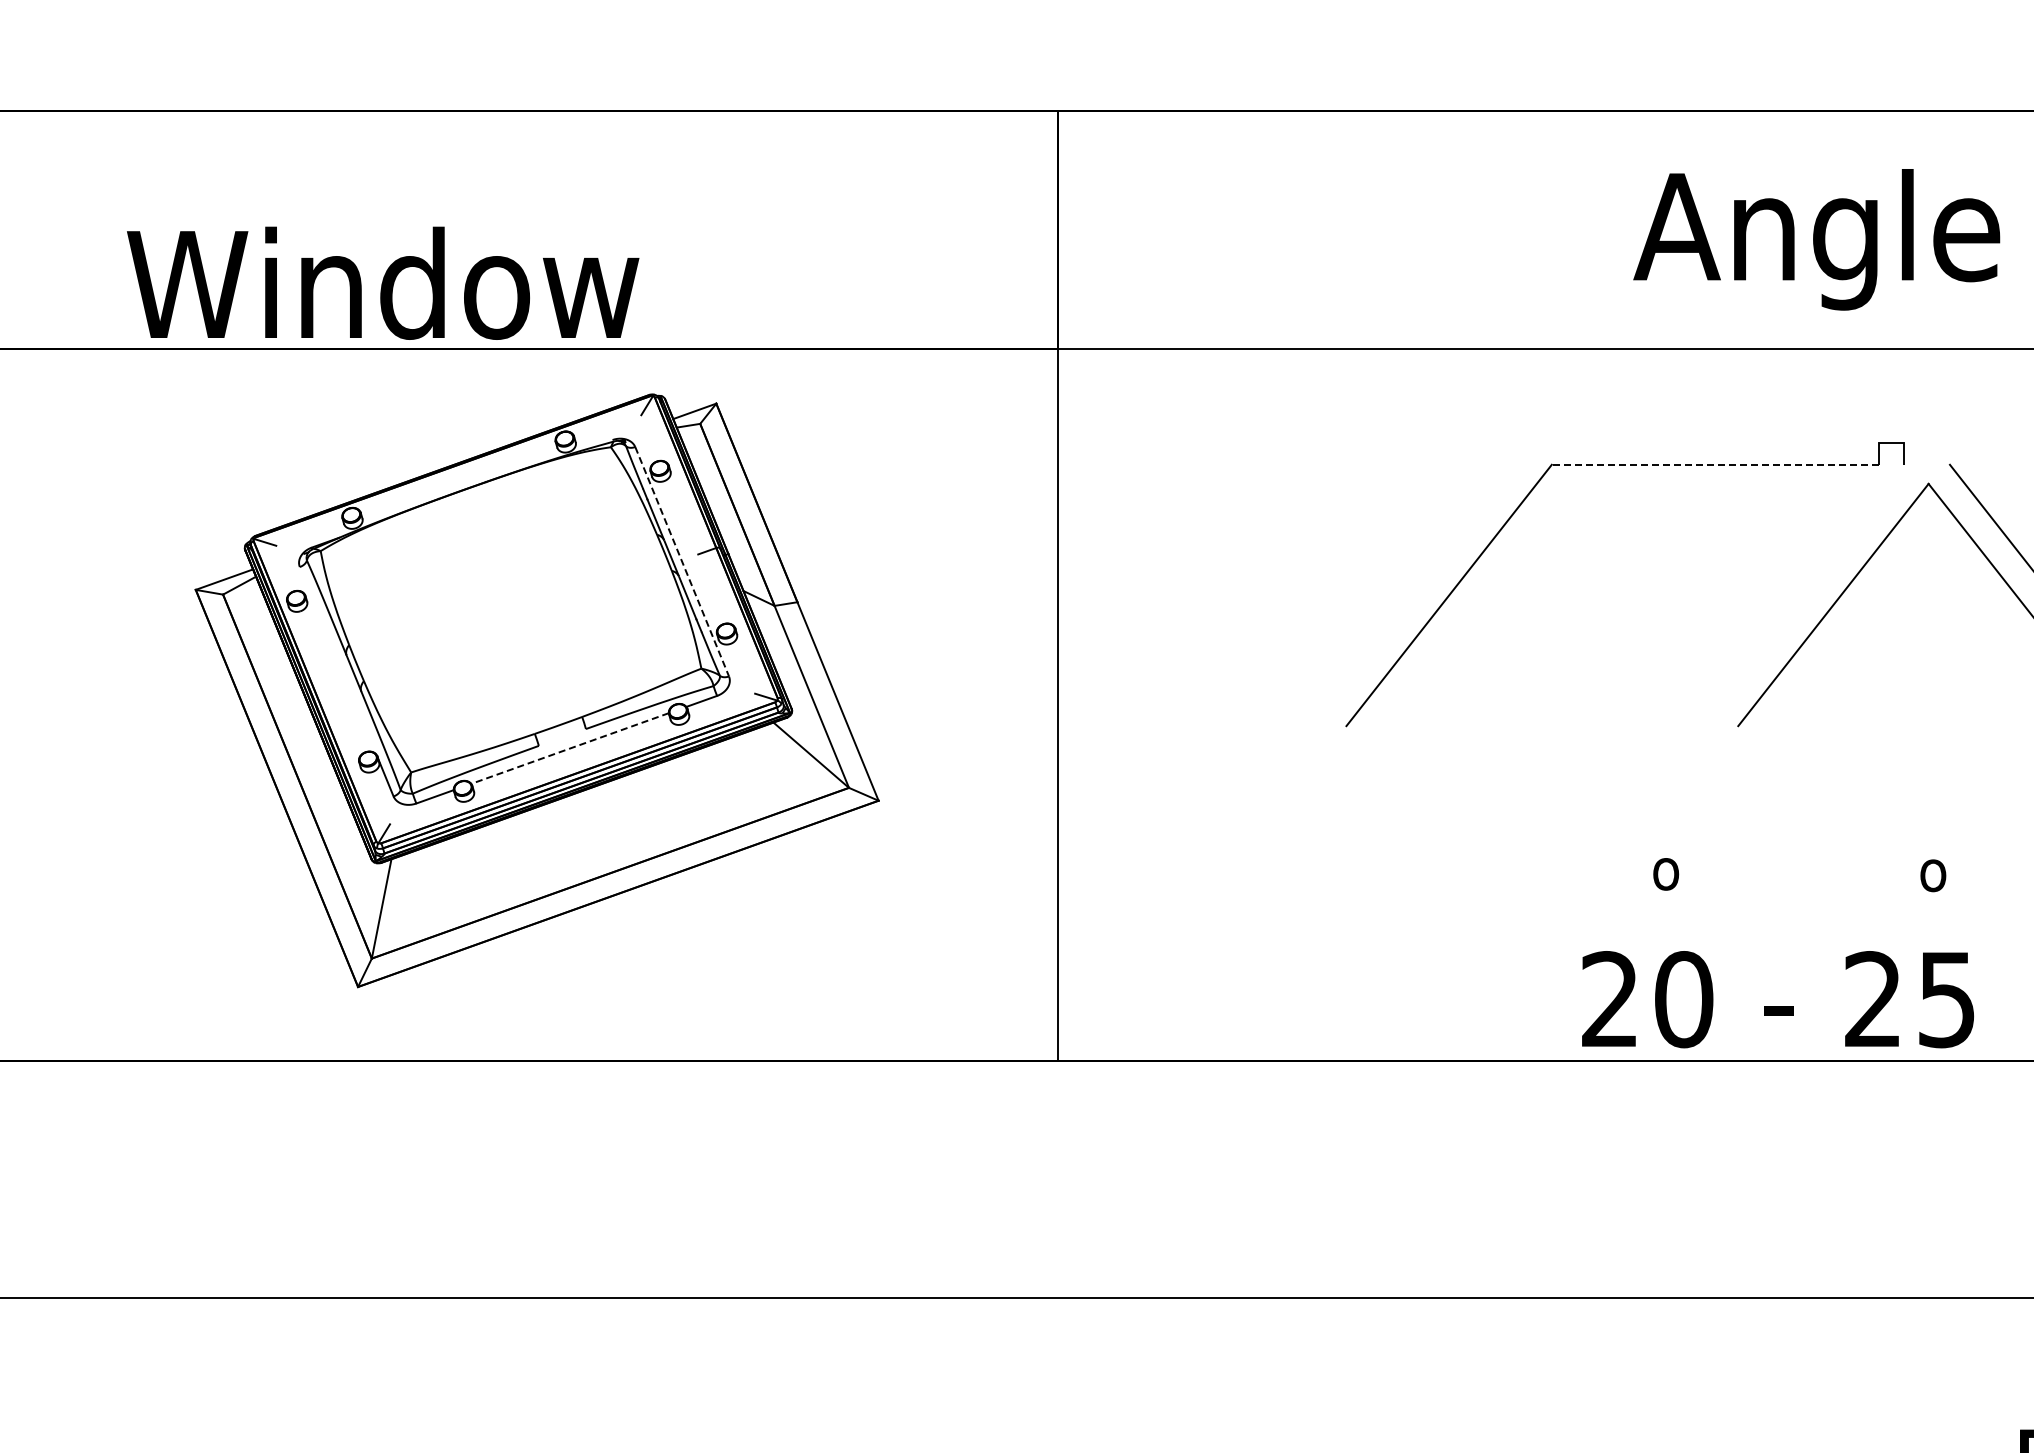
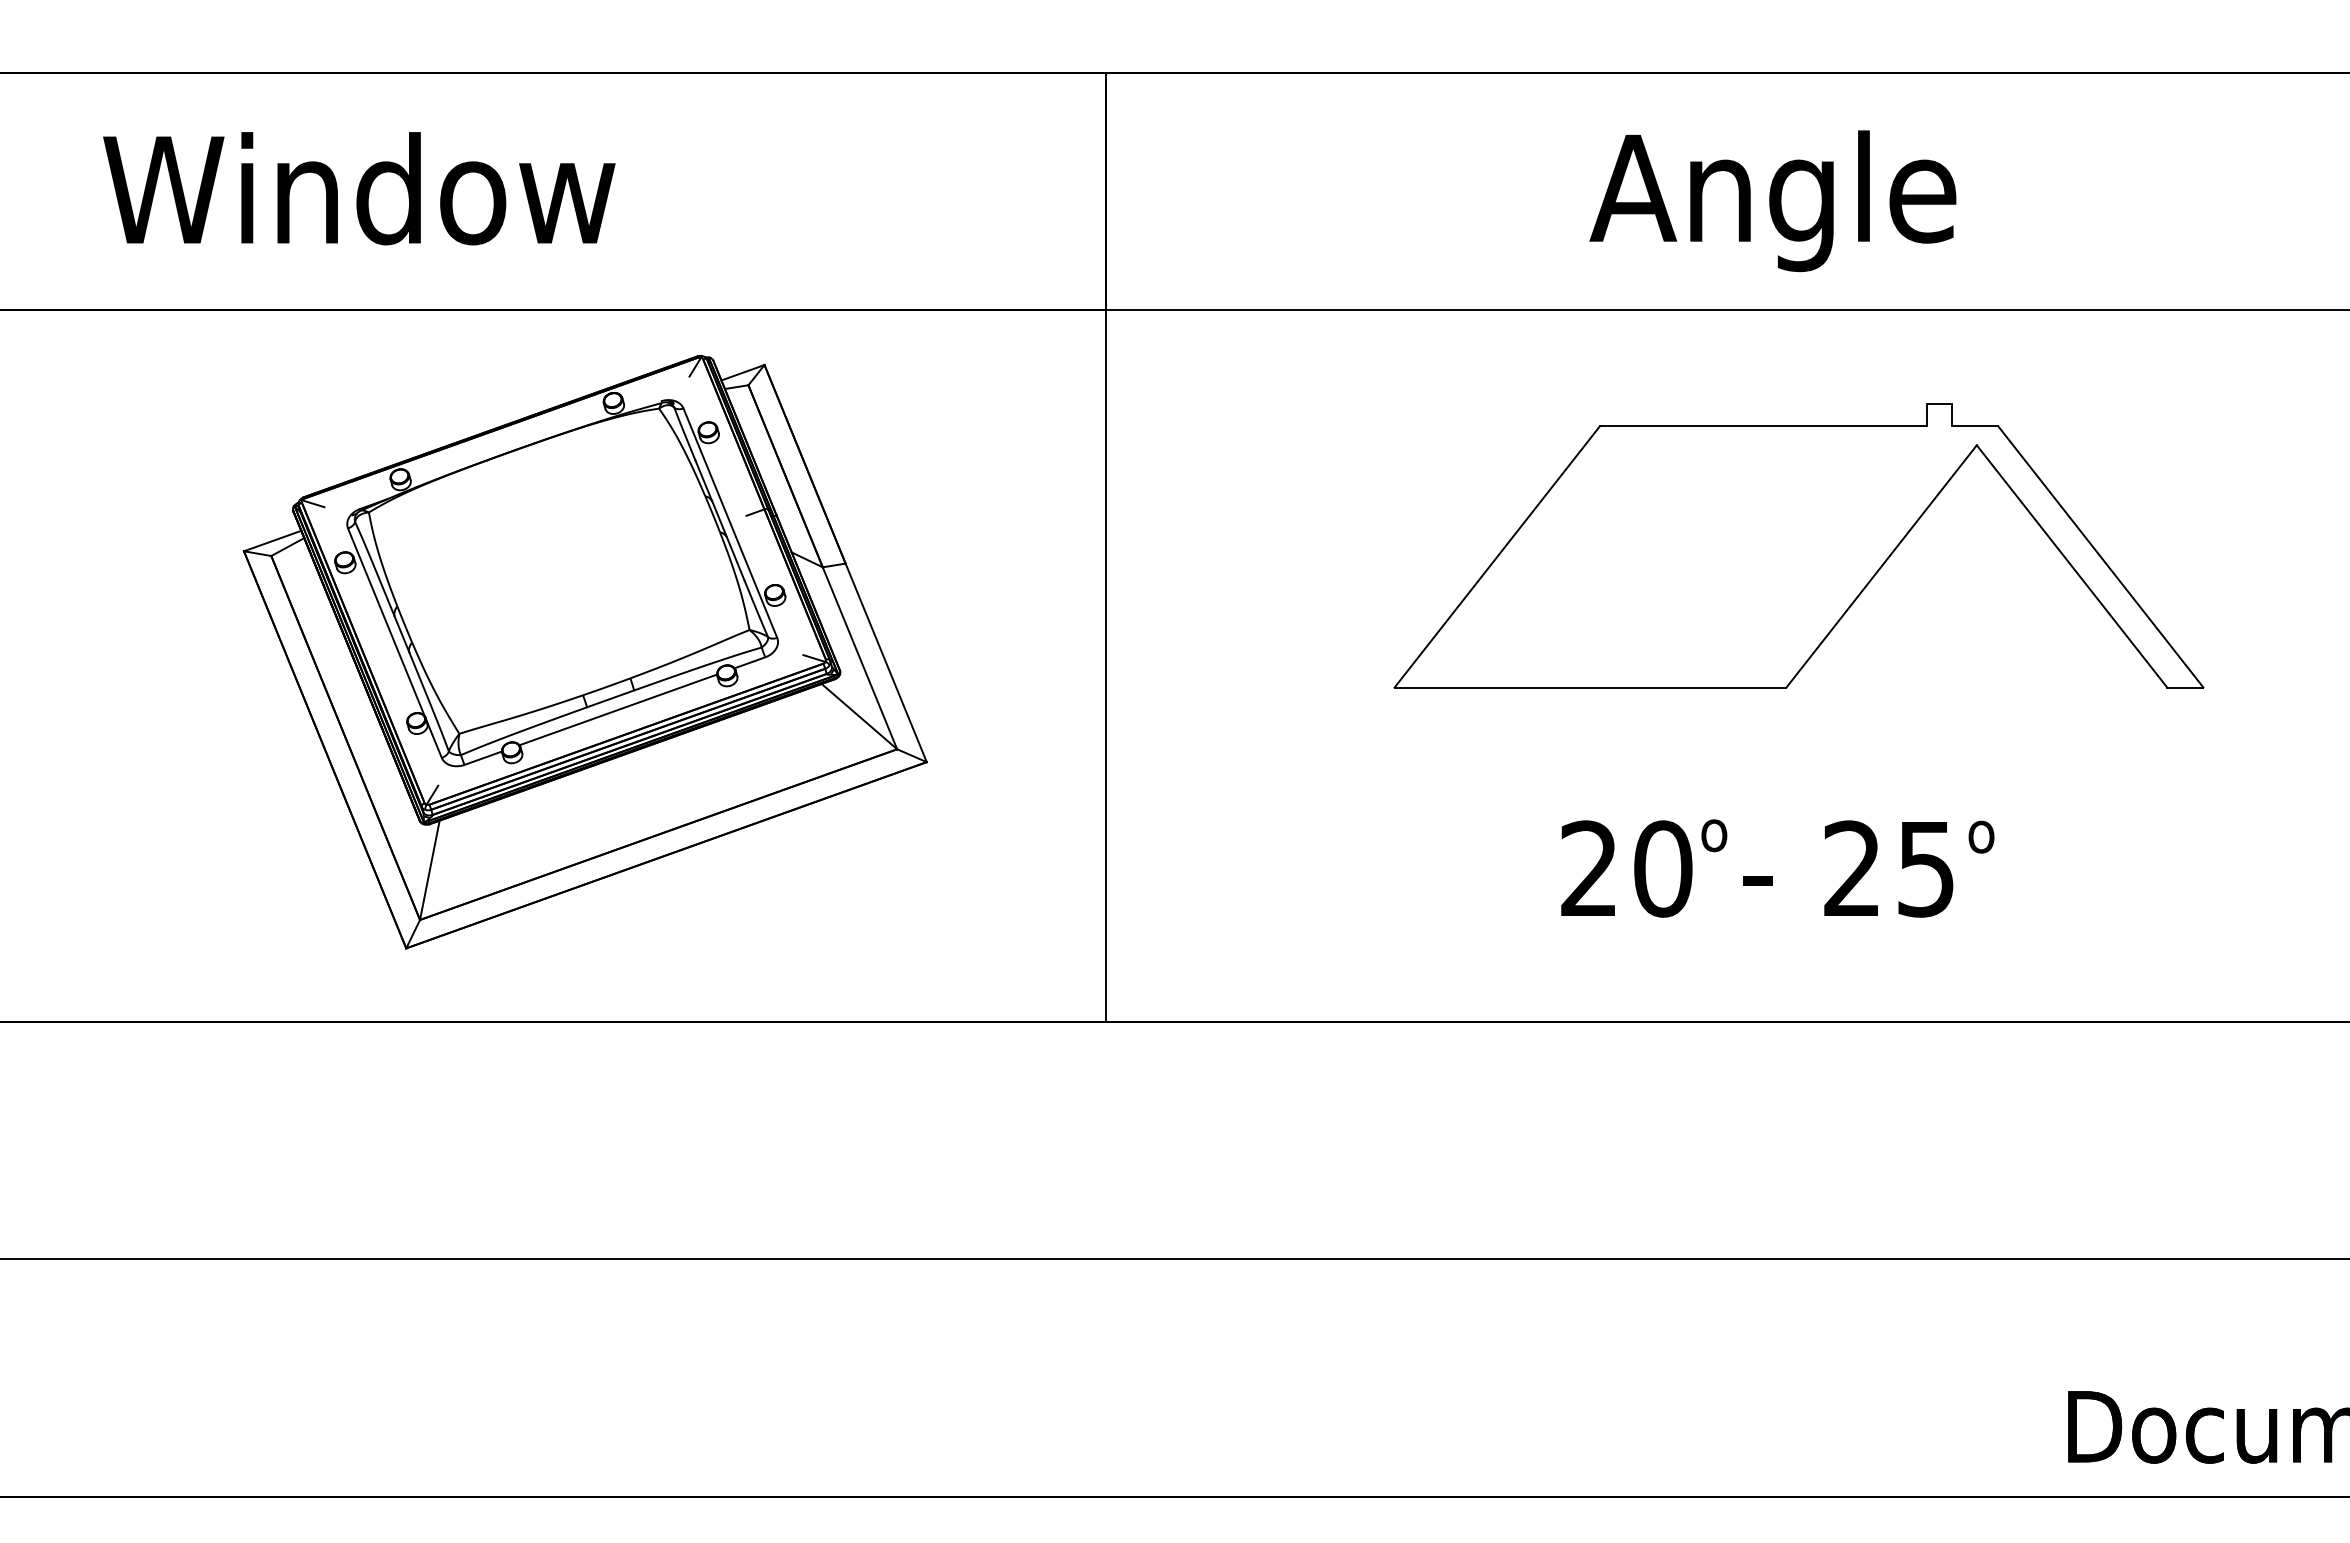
text: (1816, 240) -> (1772, 201), moved
text: (383, 283) -> (359, 188), moved
line: (1715, 465) -> (1763, 426), dashed -> solid
line: (1927, 465) -> (1975, 426), added
line: (682, 562) -> (730, 523), dashed -> solid
line: (338, 661) -> (386, 622), added
line: (1542, 726) -> (1590, 687), added
line: (562, 737) -> (610, 698), added
line: (570, 748) -> (618, 709), dashed -> solid
text: (1778, 999) -> (1757, 868), moved

